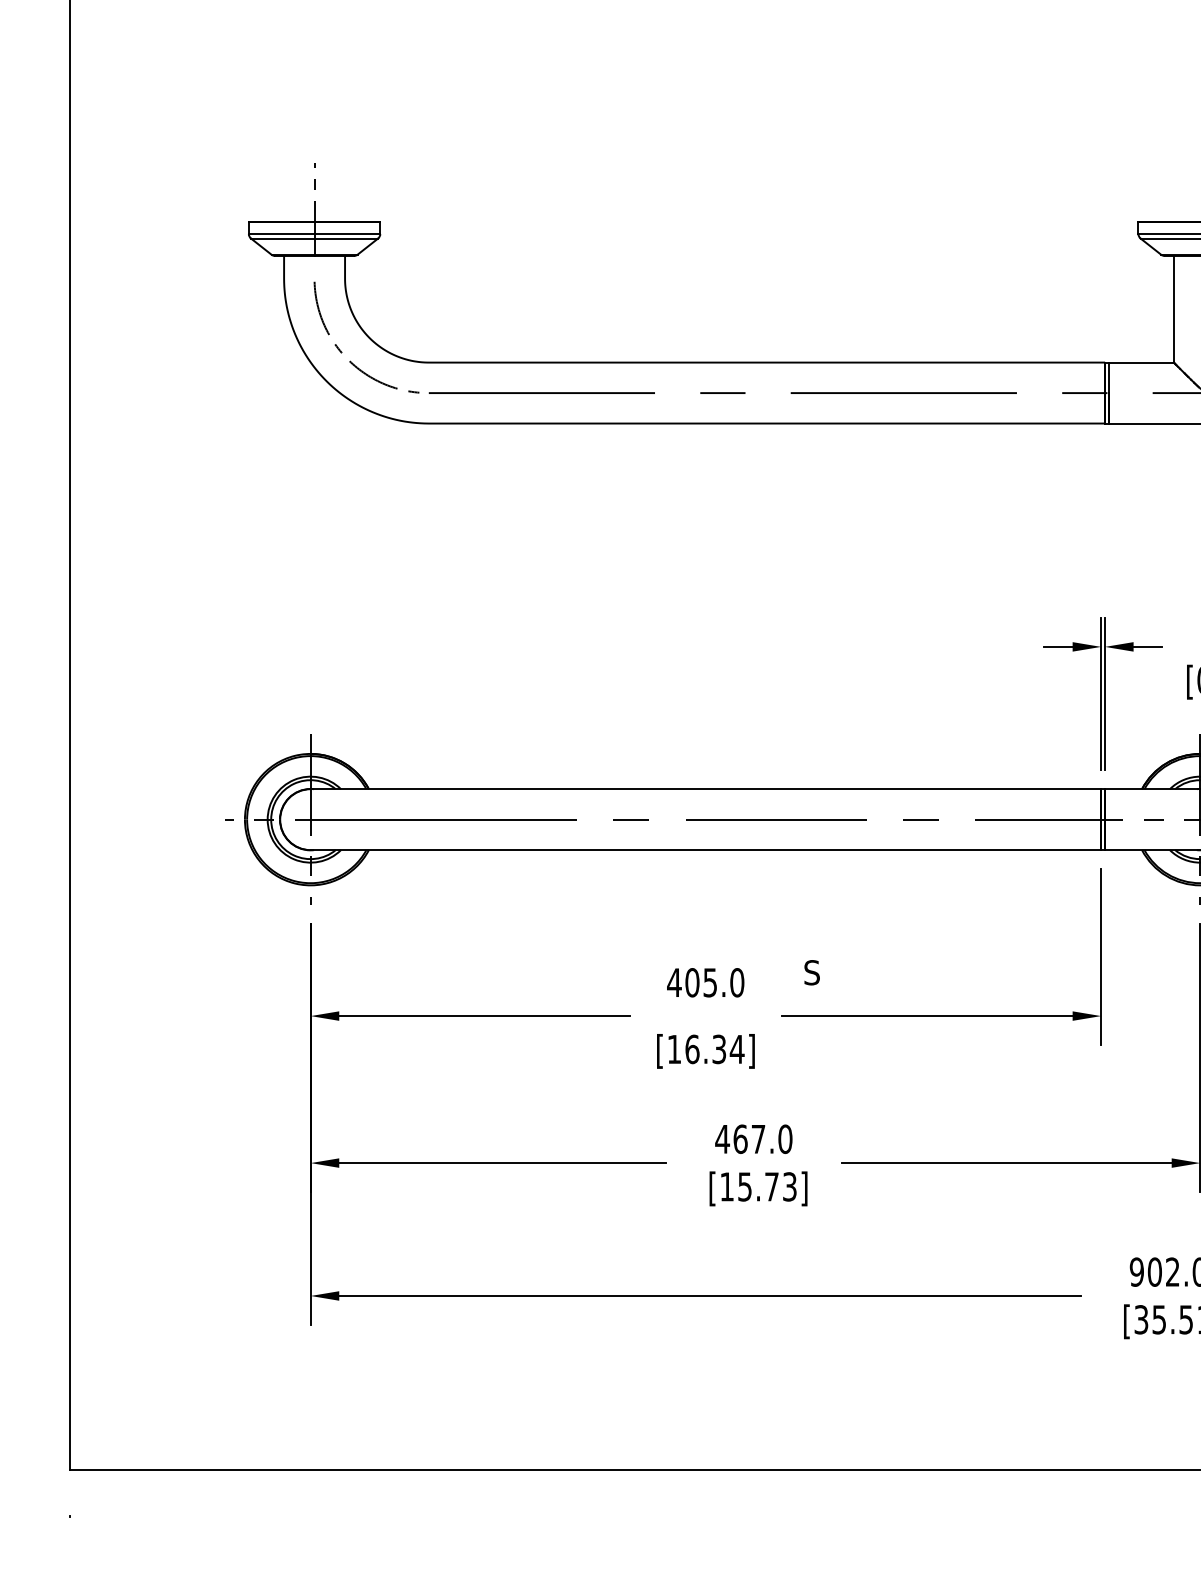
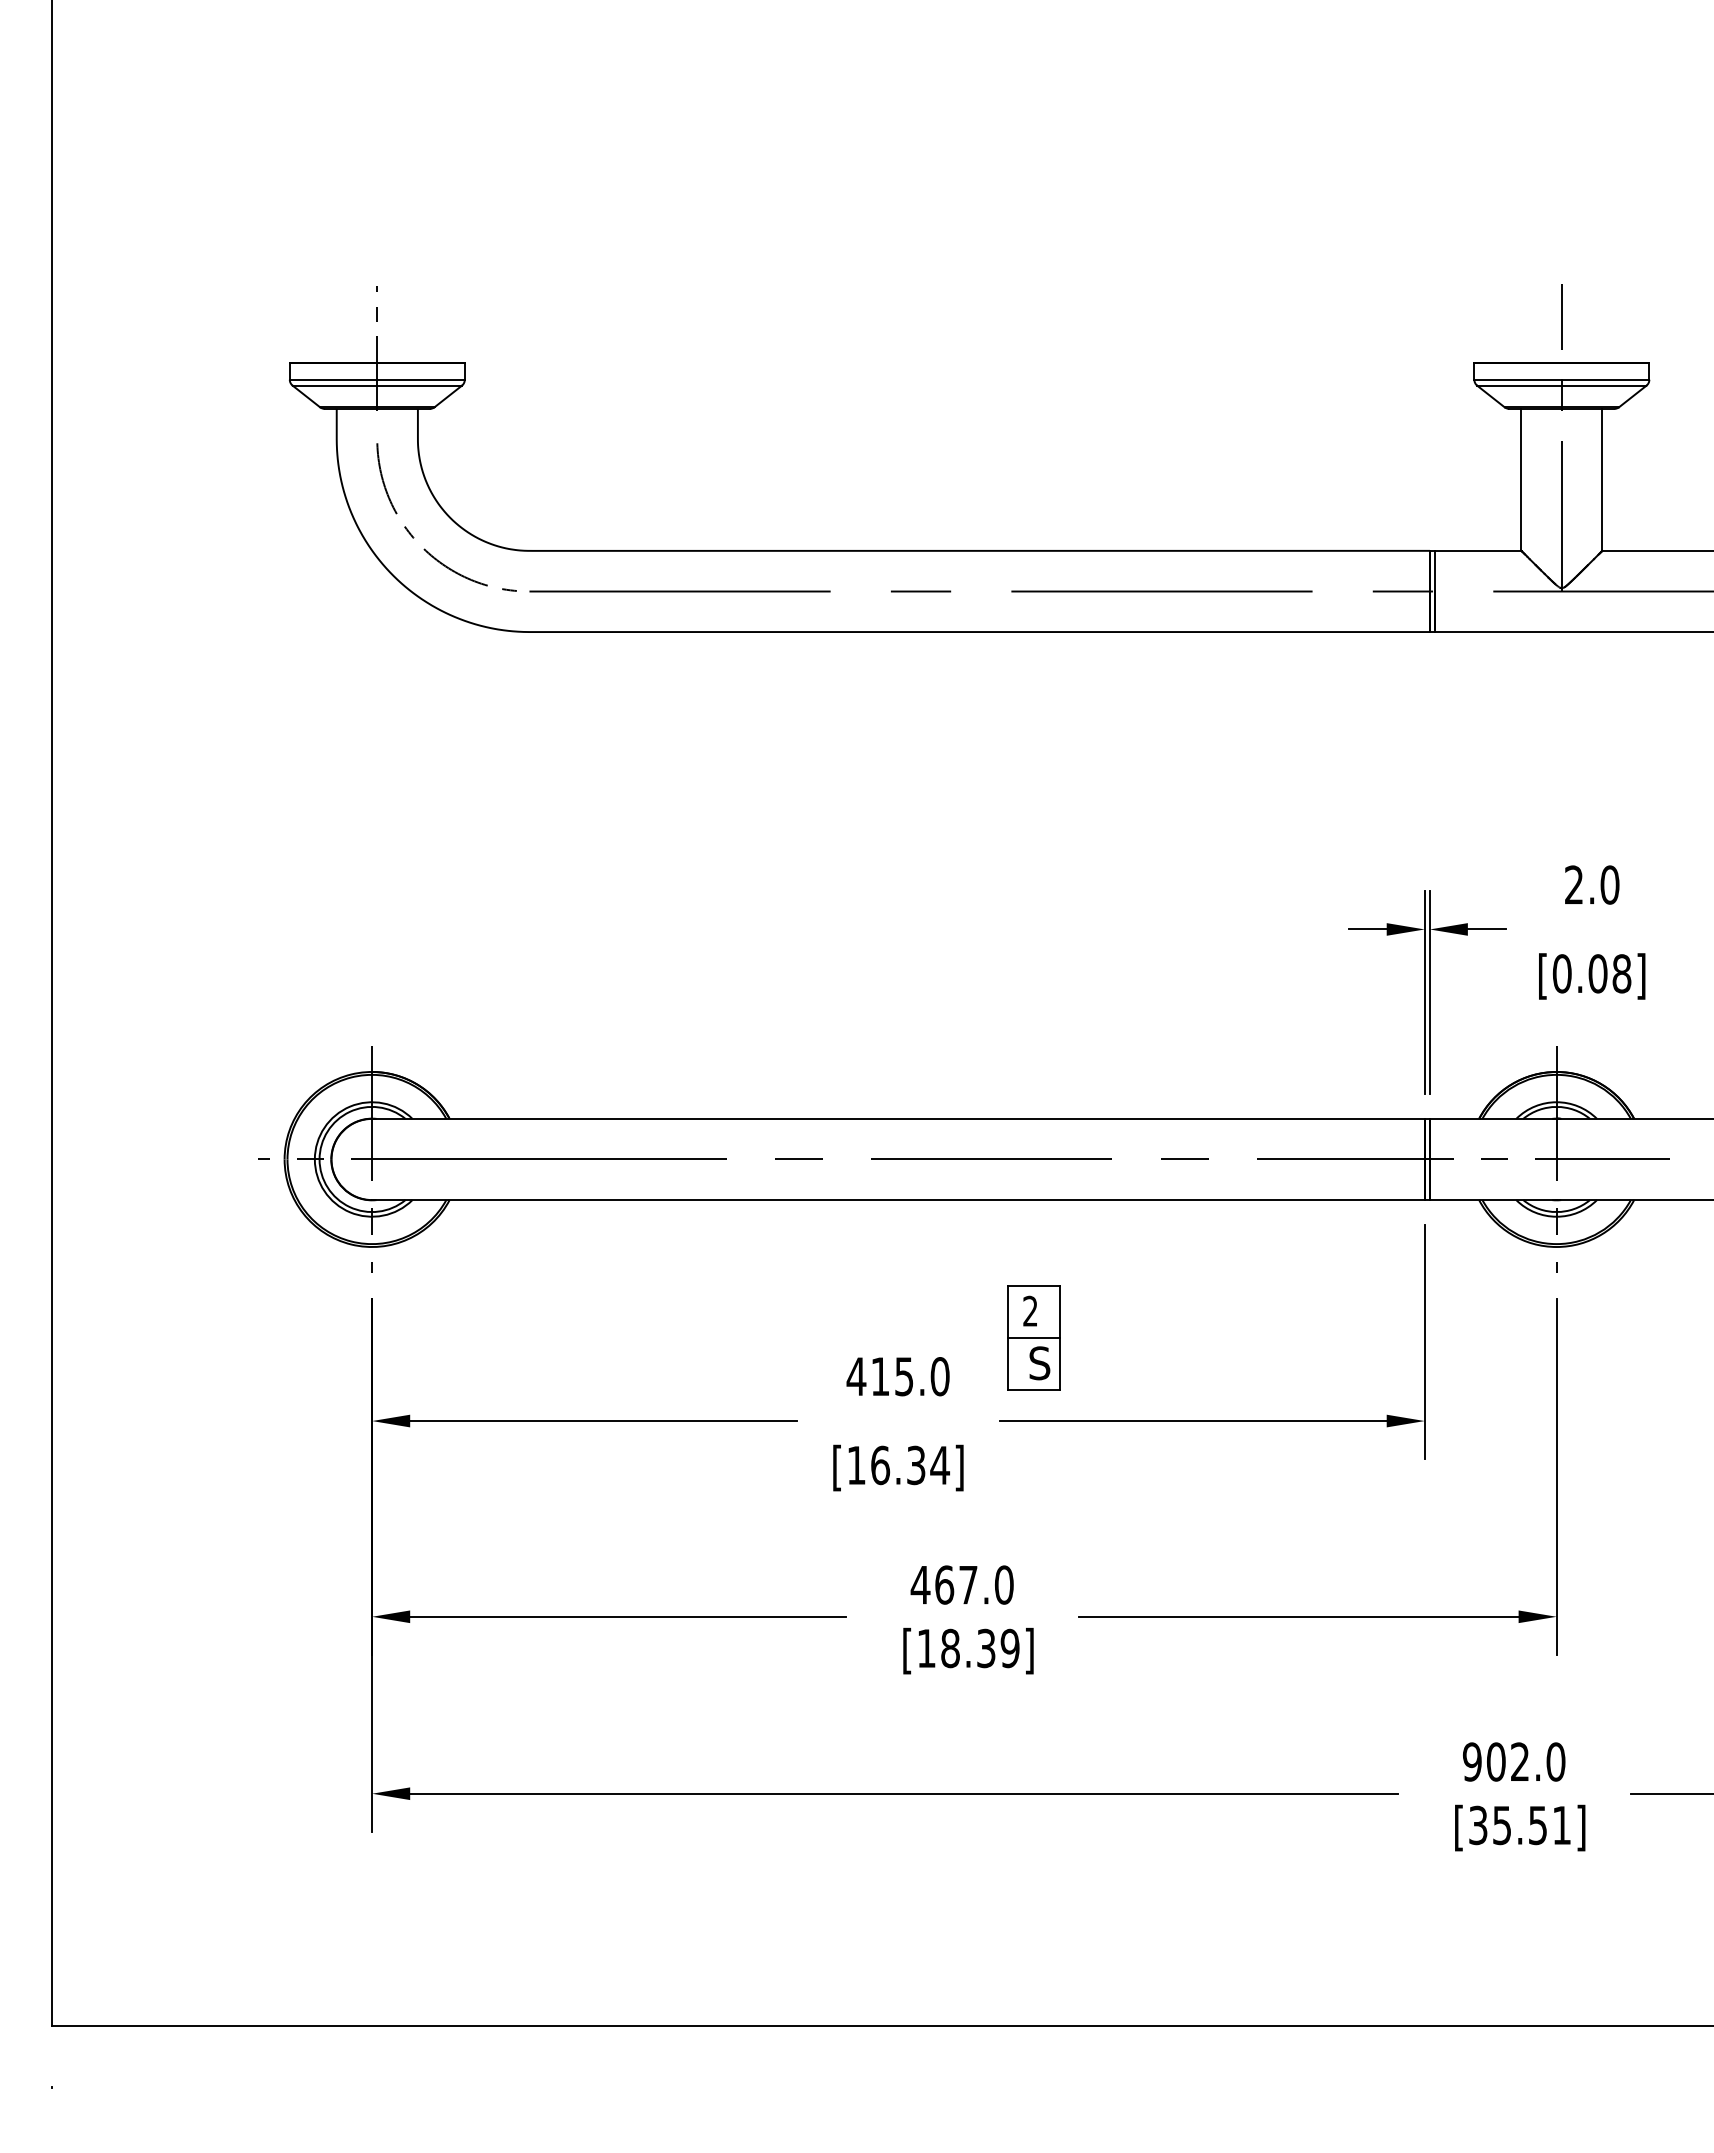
part: (807, 953) -> (1033, 1337), added
text: (692, 982) -> (880, 1376), 405.0 -> 415.0
text: (767, 1186) -> (980, 1648), [15.73] -> [18.39]

